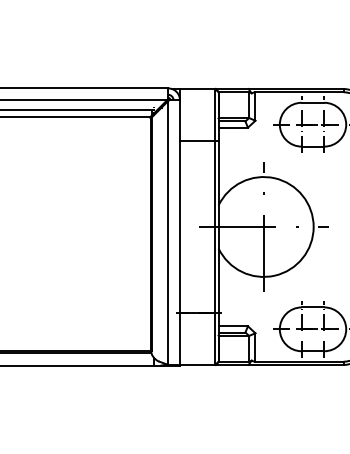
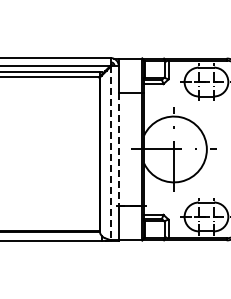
line: (179, 227) -> (118, 149), solid -> dashed
line: (168, 233) -> (111, 153), solid -> dashed

